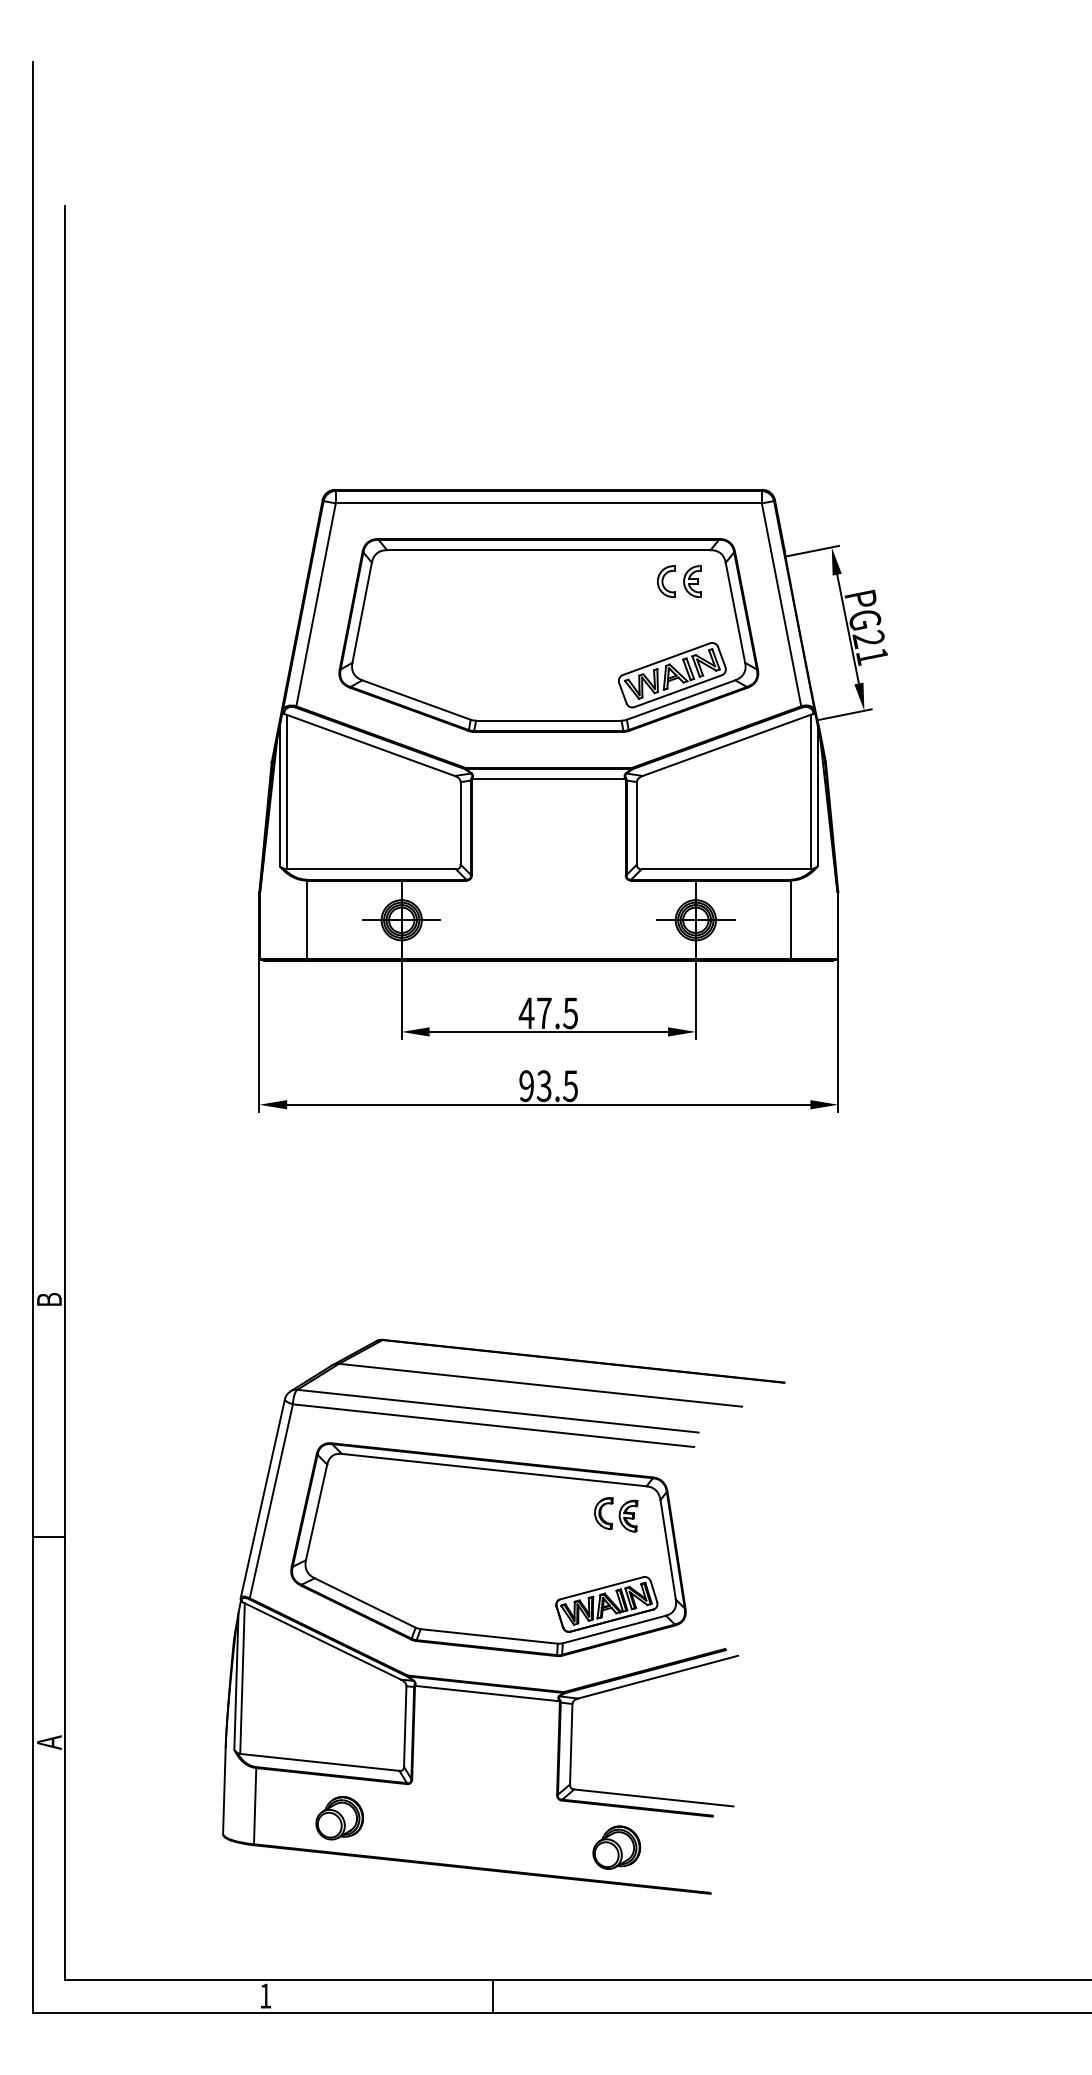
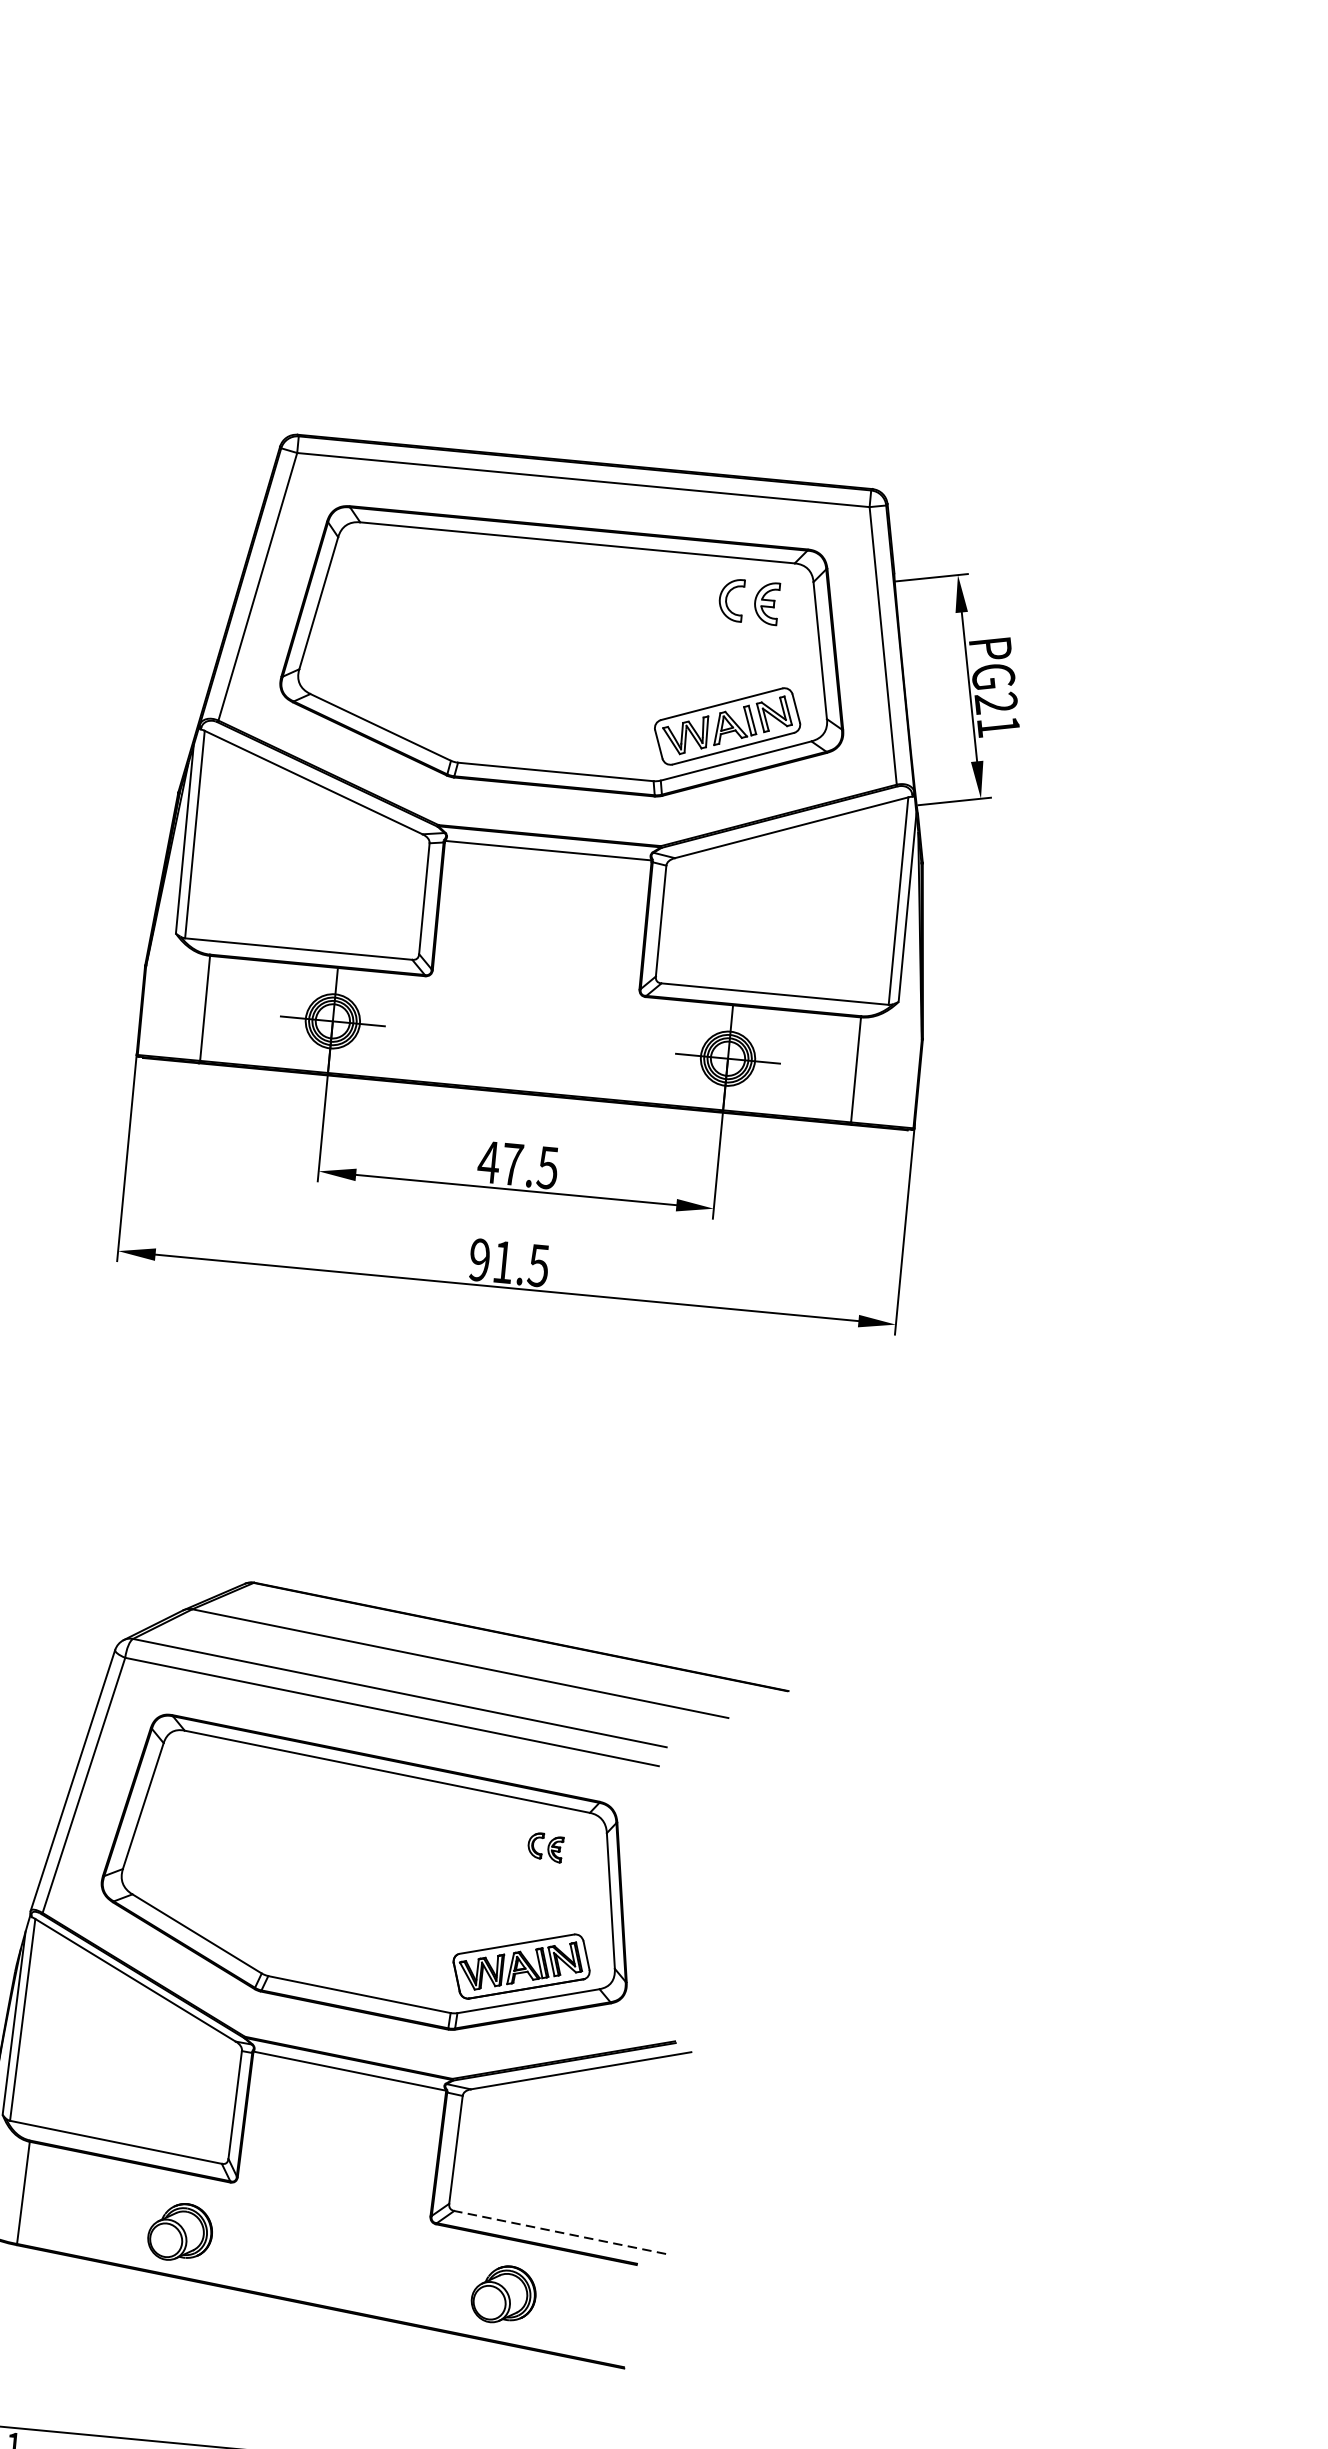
text: (543, 1086) -> (502, 1262), 93.5 -> 91.5
part: (616, 1514) -> (545, 1846), size x0.6
line: (653, 1797) -> (559, 2231), solid -> dashed
part: (339, 1818) -> (180, 2232), moved

